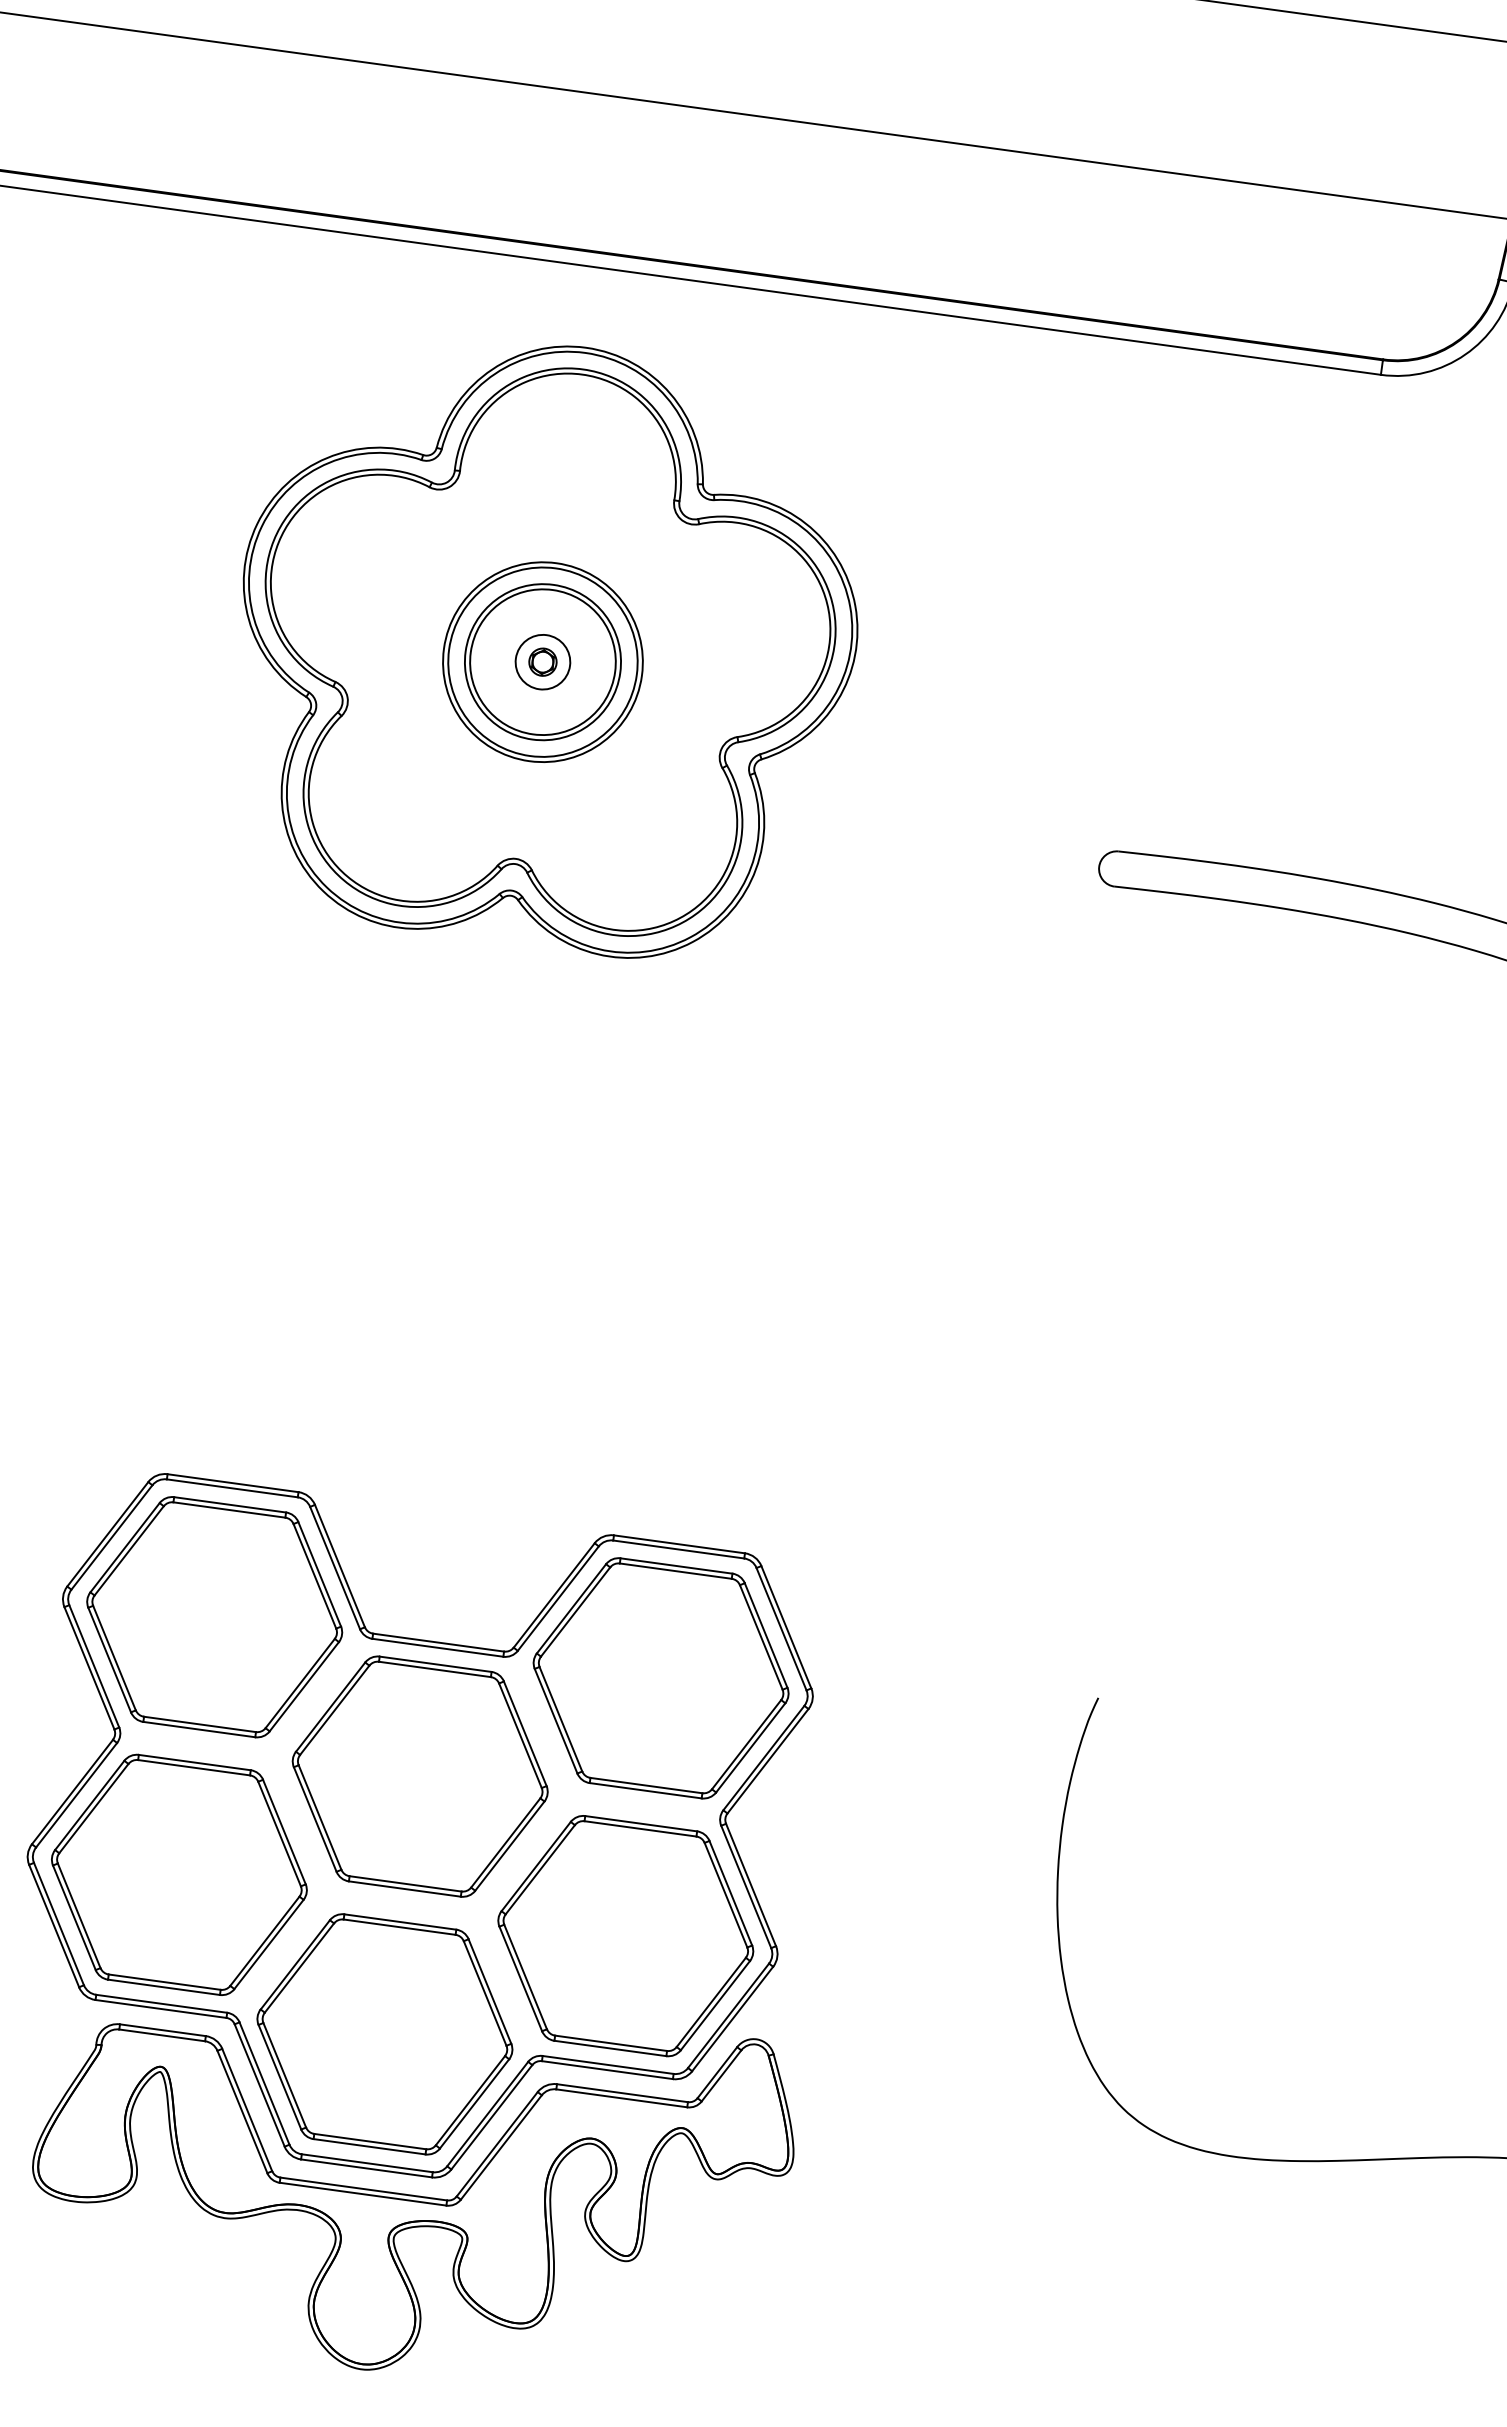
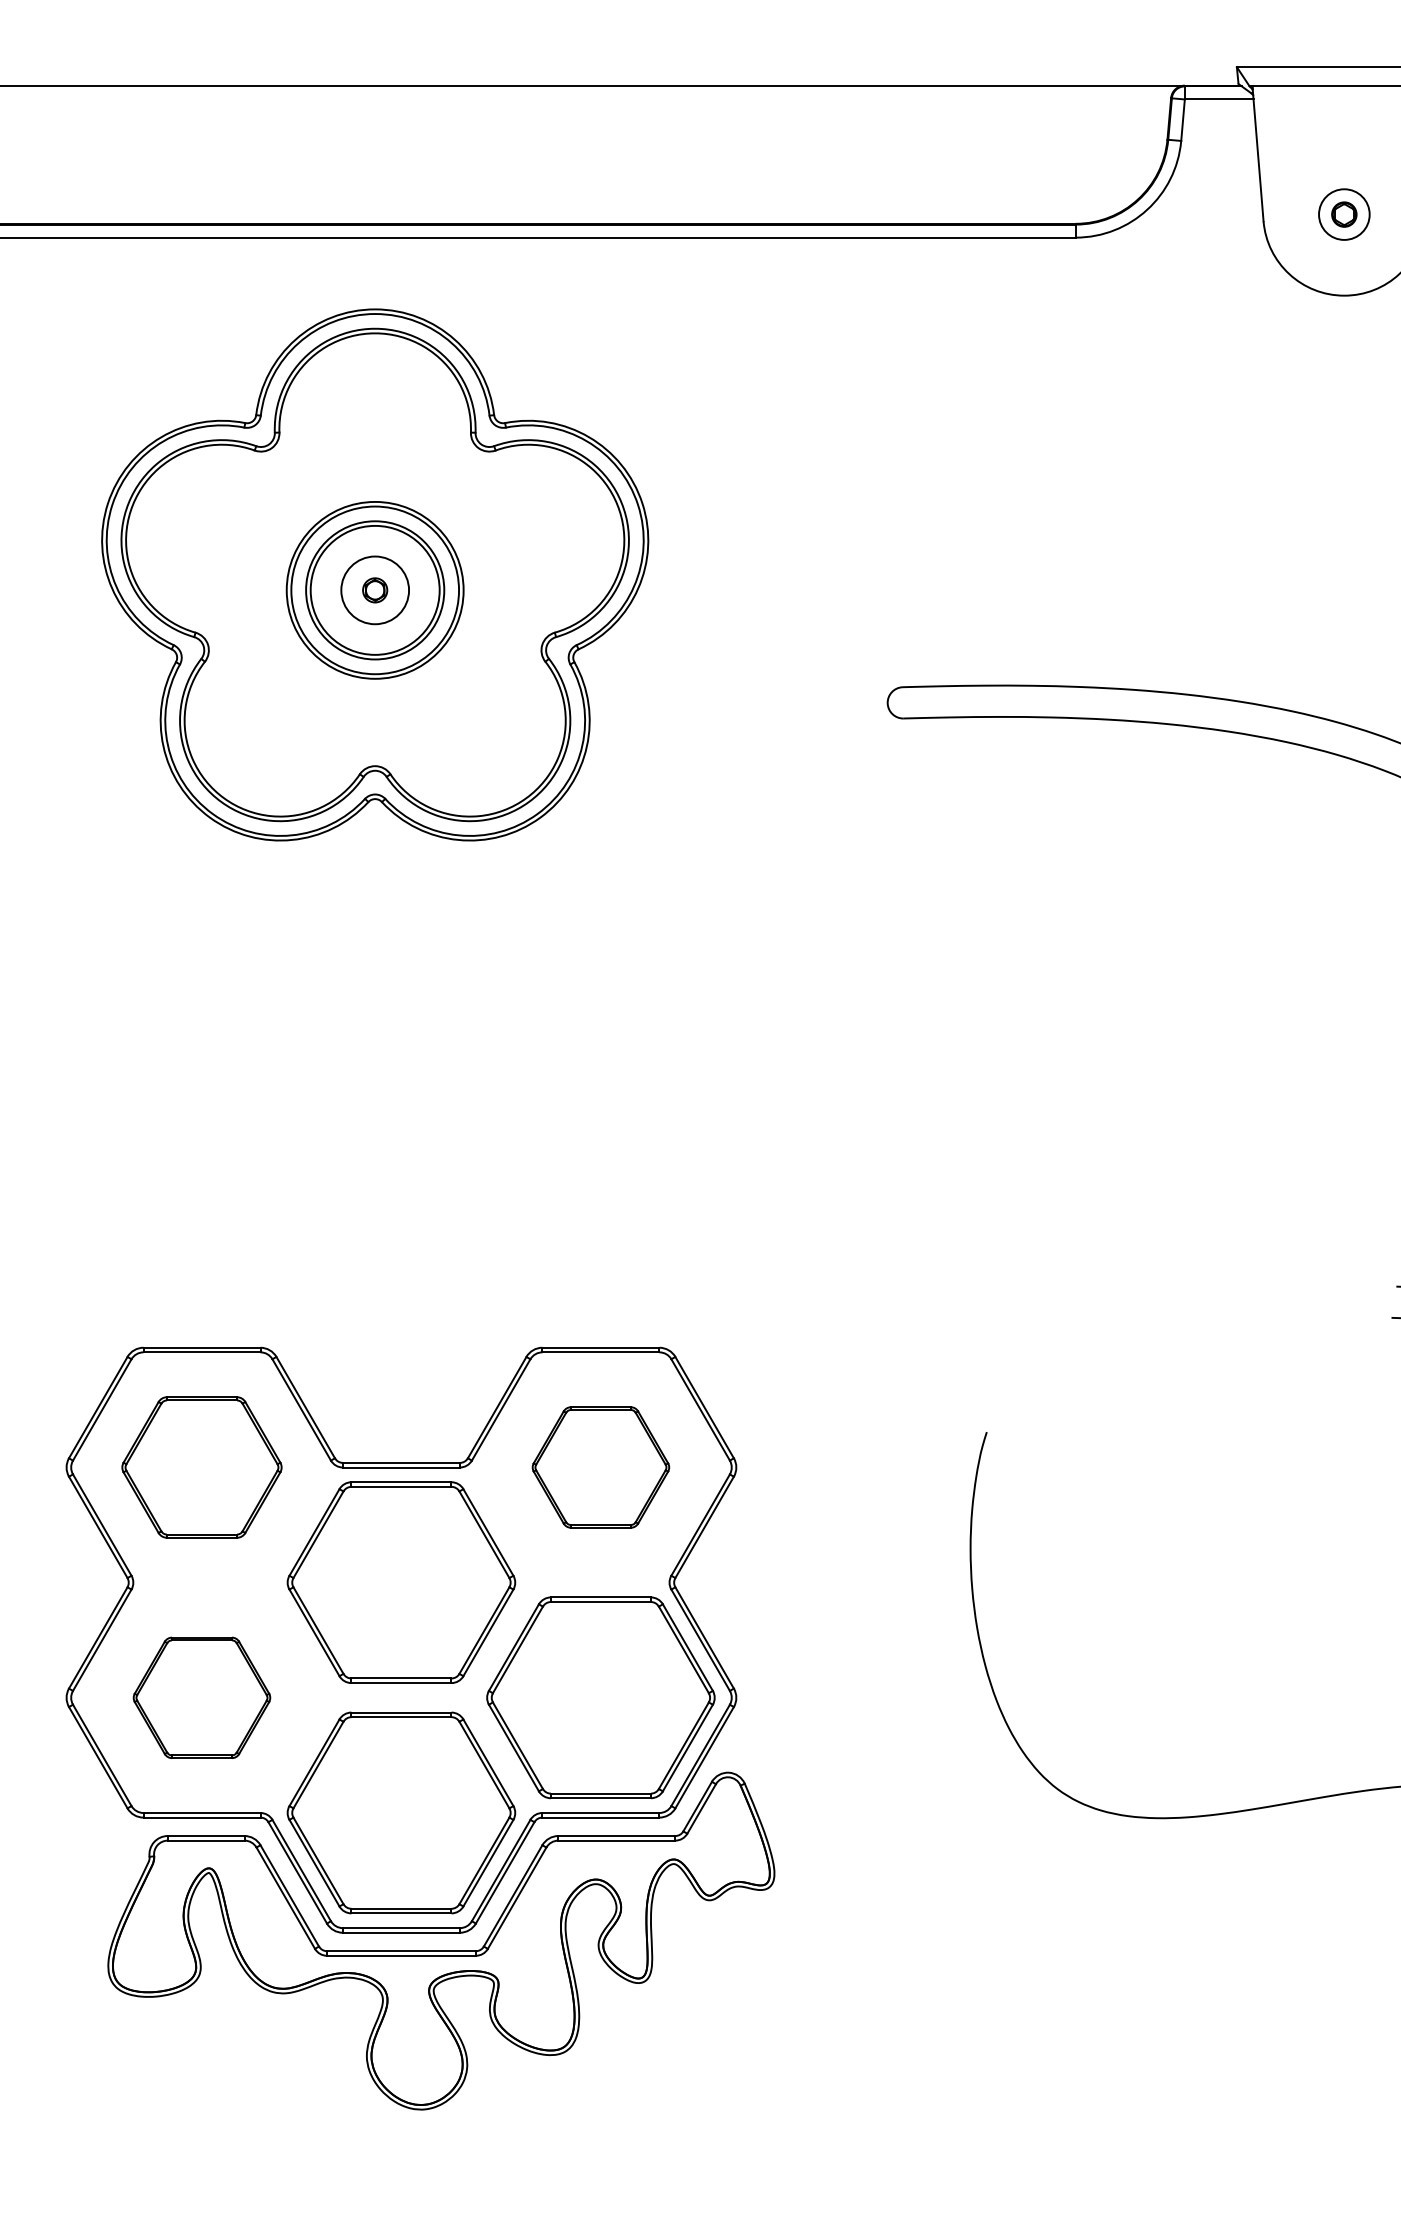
circle: (543, 662) -> (375, 590), size x1.4
part: (214, 1617) -> (201, 1467), size x0.7
part: (660, 1678) -> (600, 1467), size x0.6
part: (178, 1874) -> (201, 1697), size x0.6

